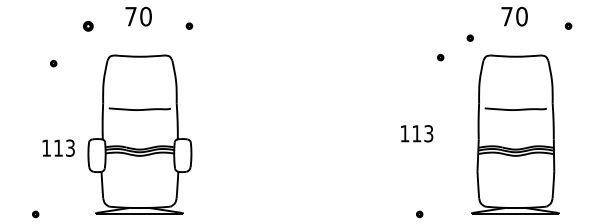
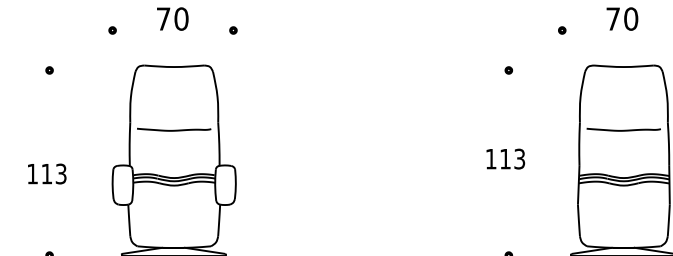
part: (88, 25) -> (112, 29), size x0.62
part: (469, 37) -> (561, 29), moved
part: (440, 57) -> (508, 70), moved
part: (53, 63) -> (49, 70), moved
text: (58, 147) -> (46, 173), moved

